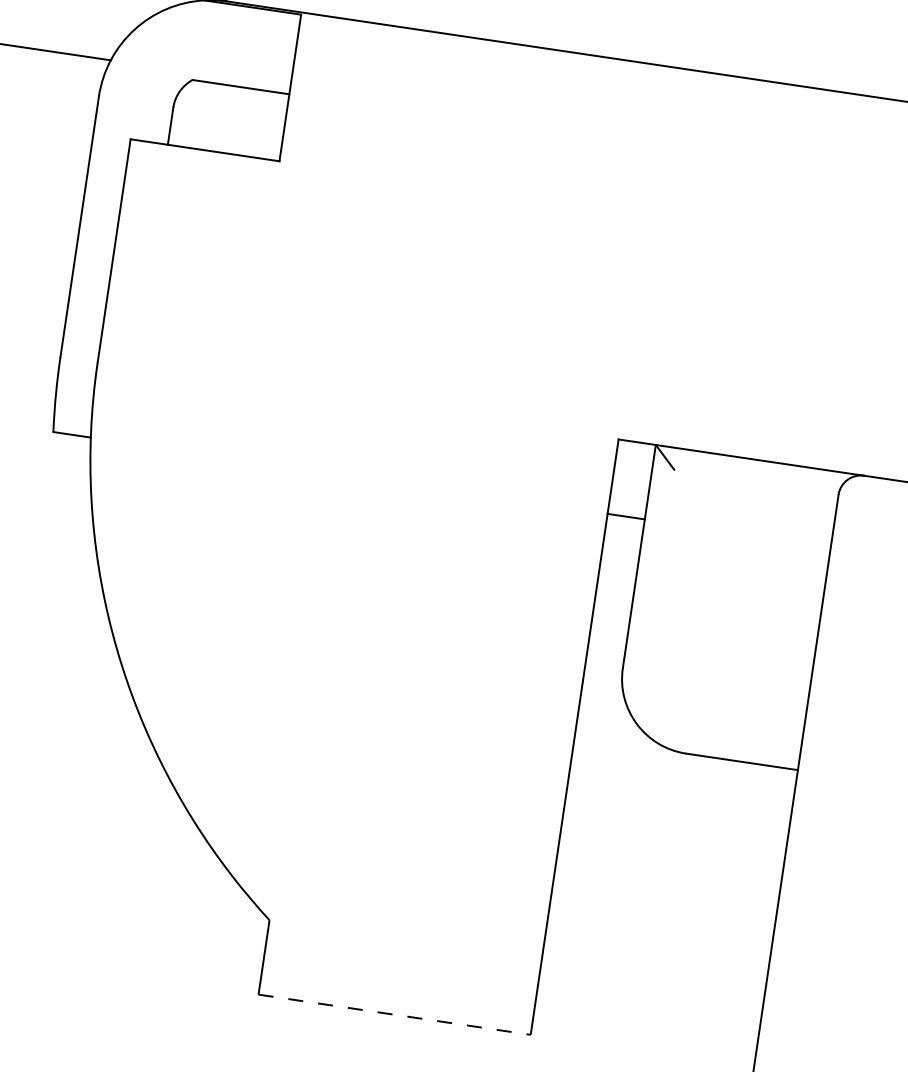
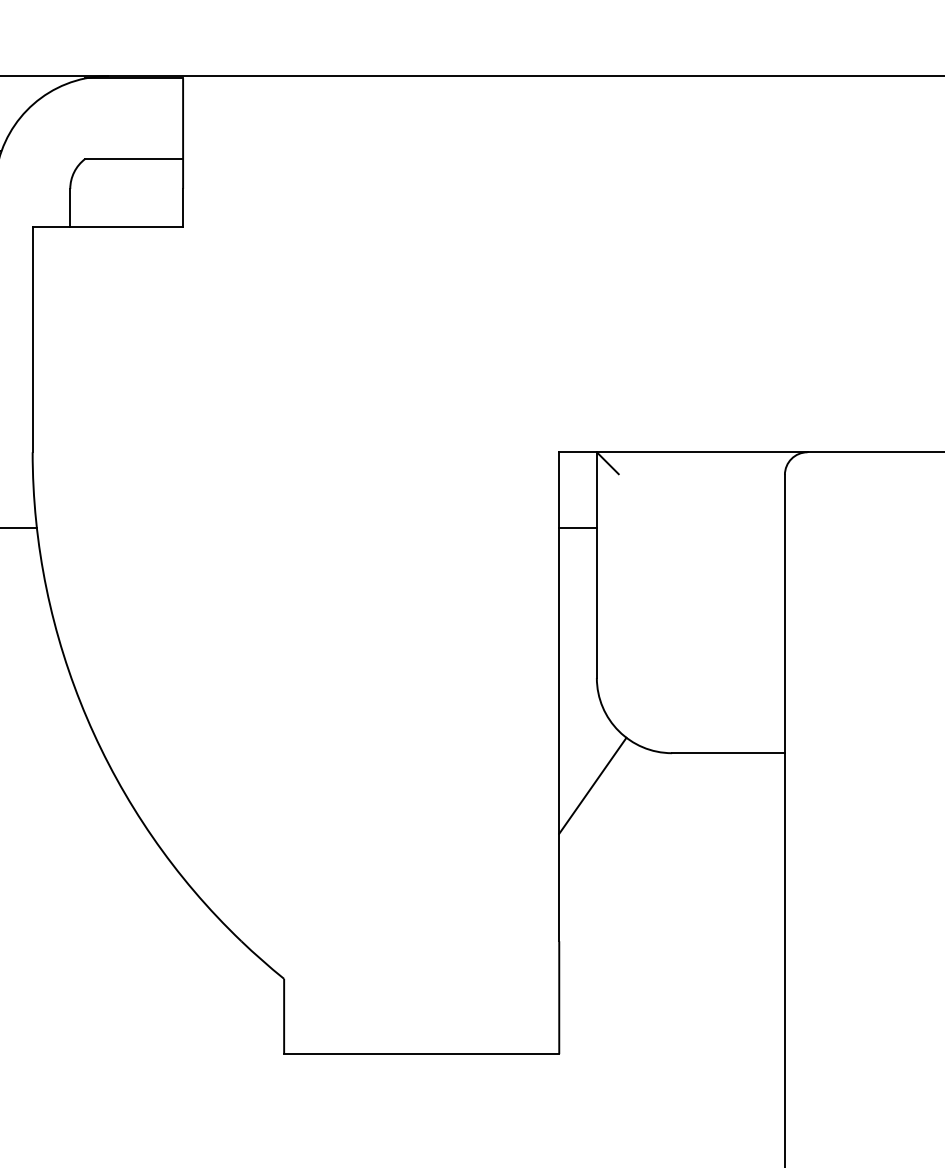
line: (602, 773) -> (592, 785), added
line: (394, 1015) -> (421, 1054), dashed -> solid

